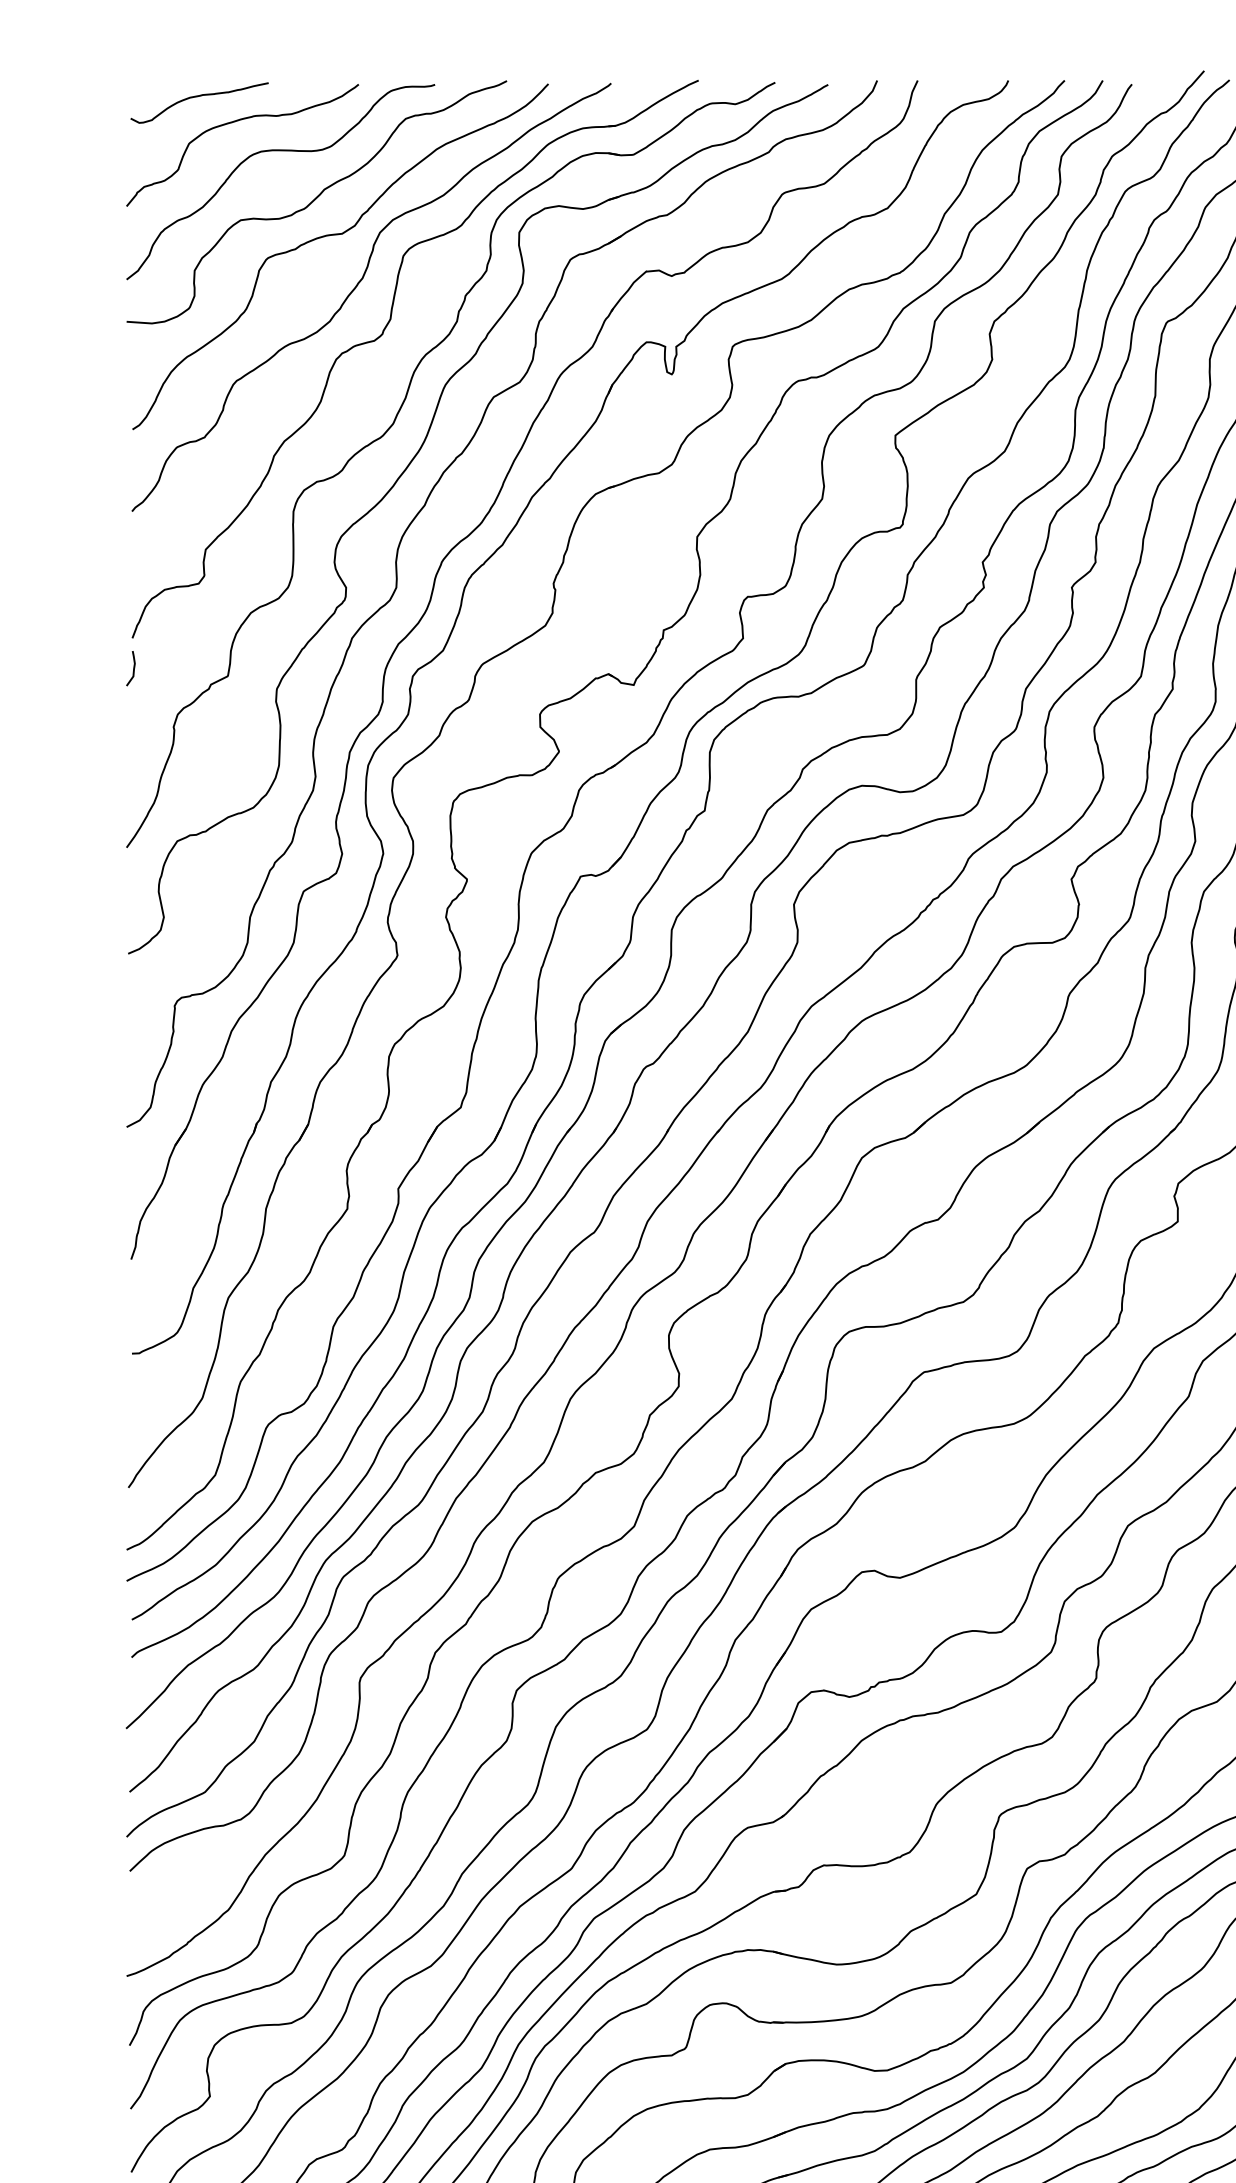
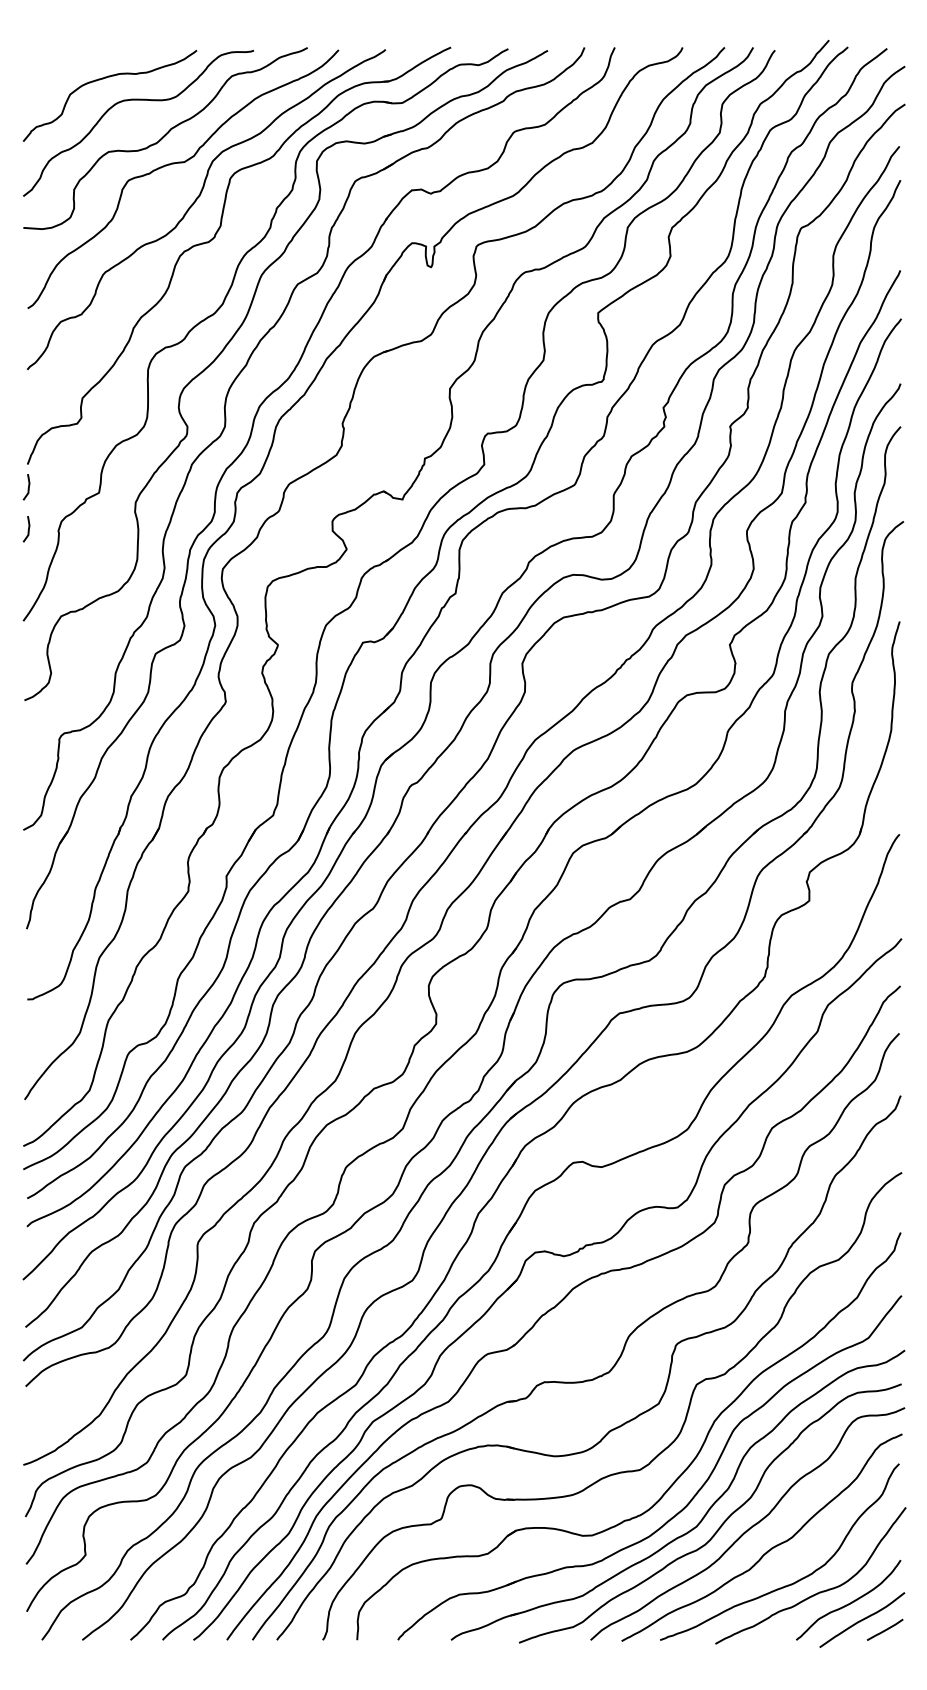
curve: (197, 97) -> (76, 60), removed
curve: (132, 726) -> (27, 530), added

